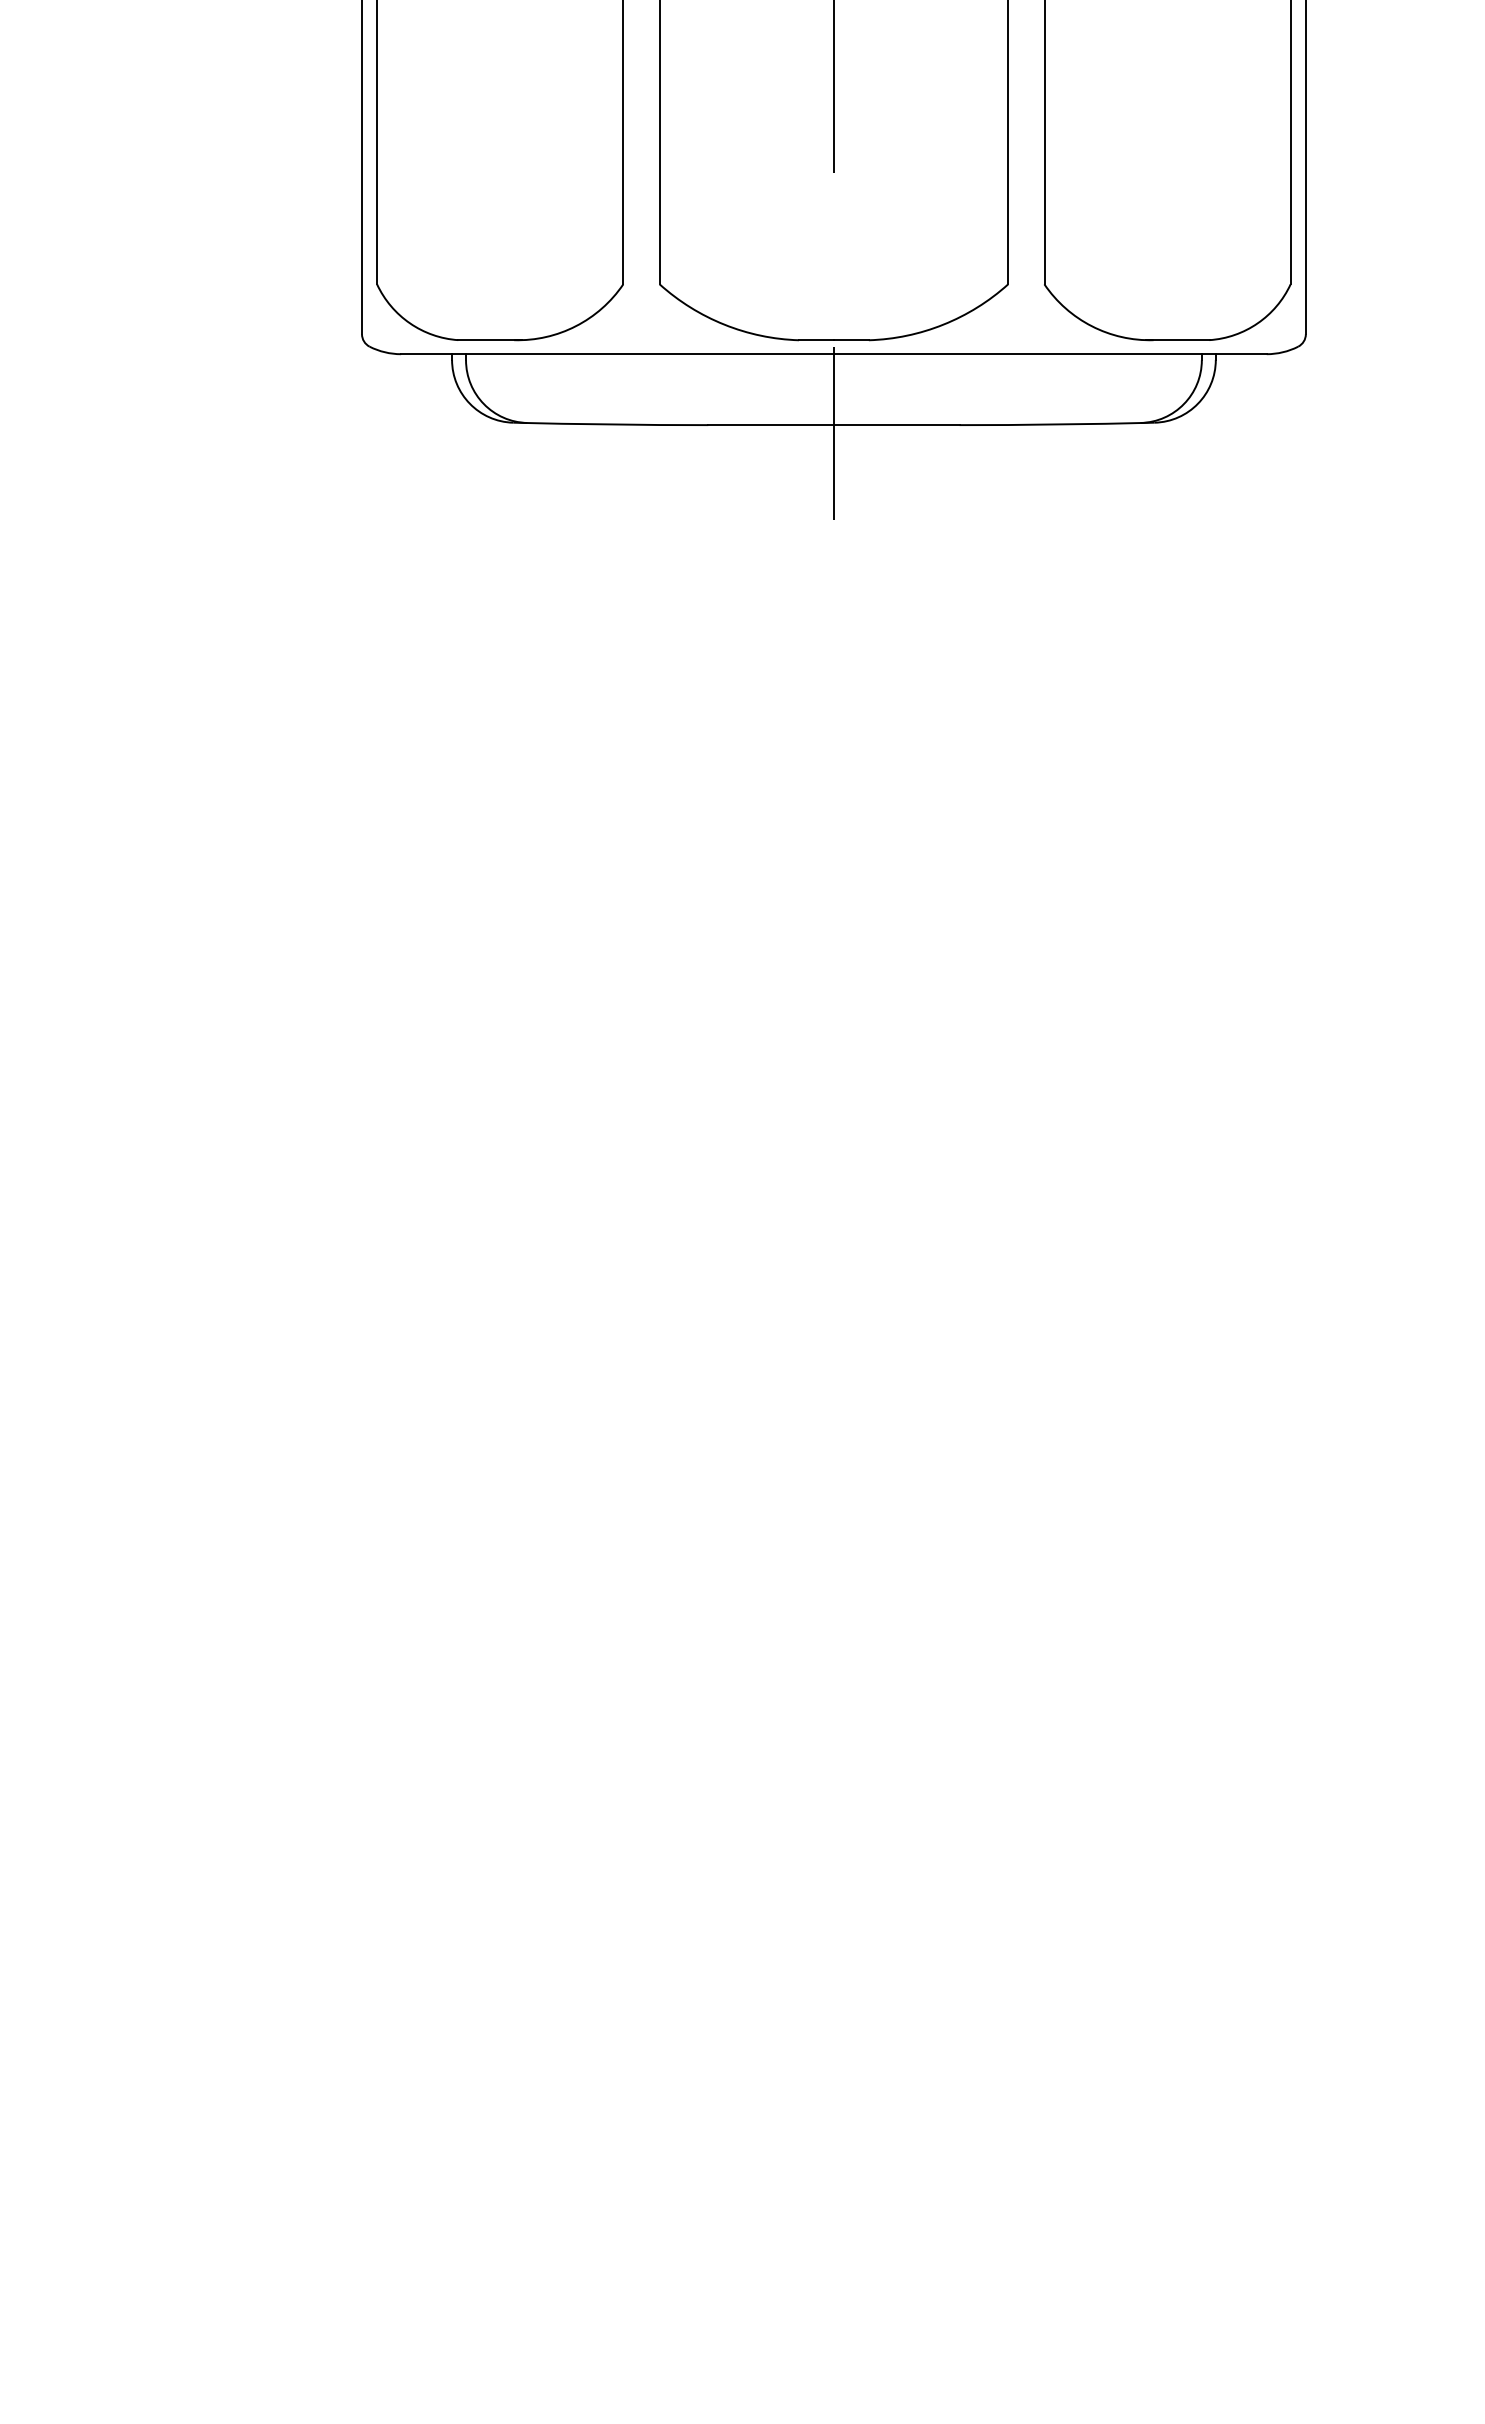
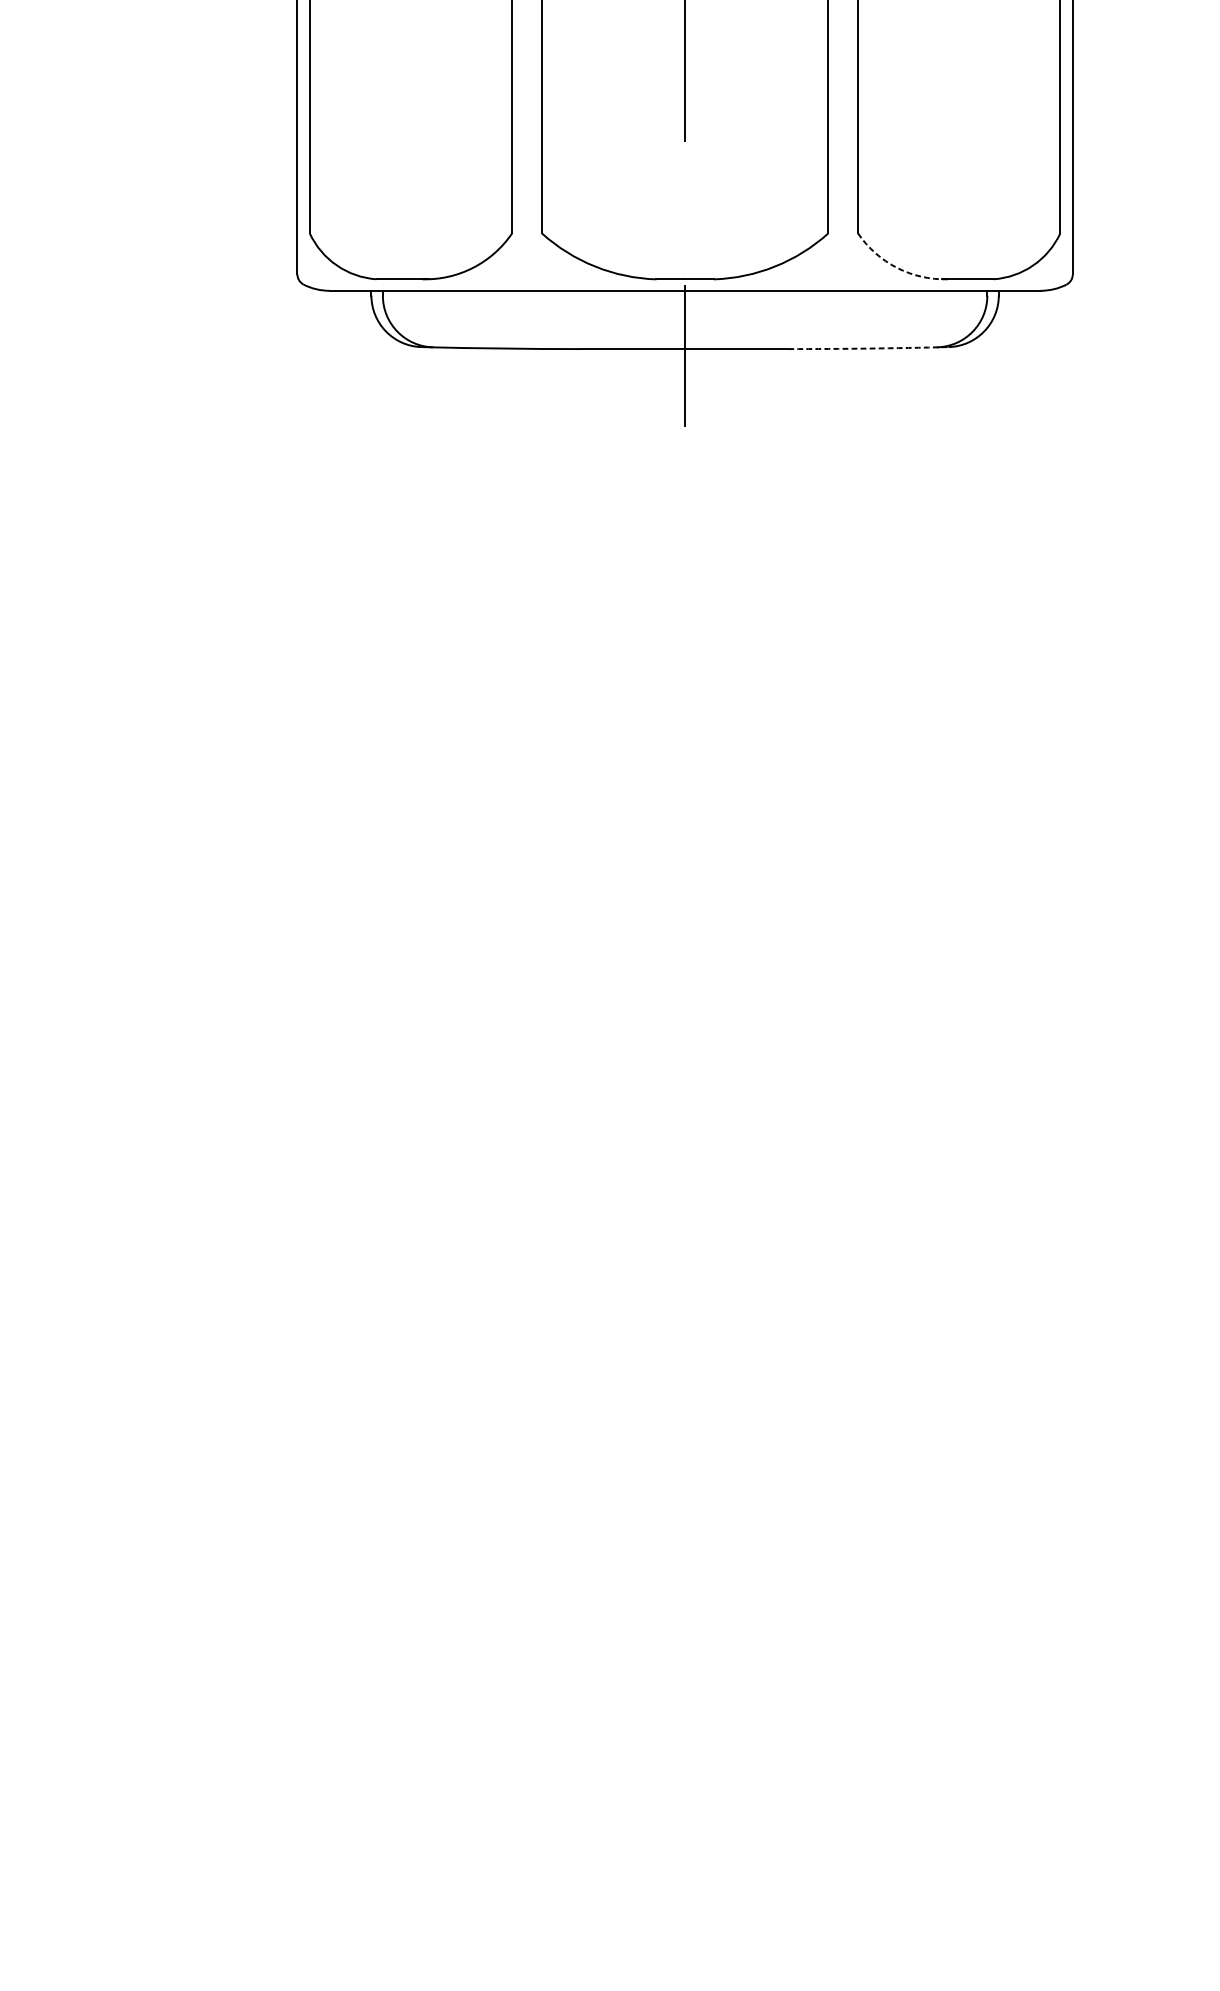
arc: (1091, 326) -> (896, 268), solid -> dashed
arc: (1057, 424) -> (868, 348), solid -> dashed

